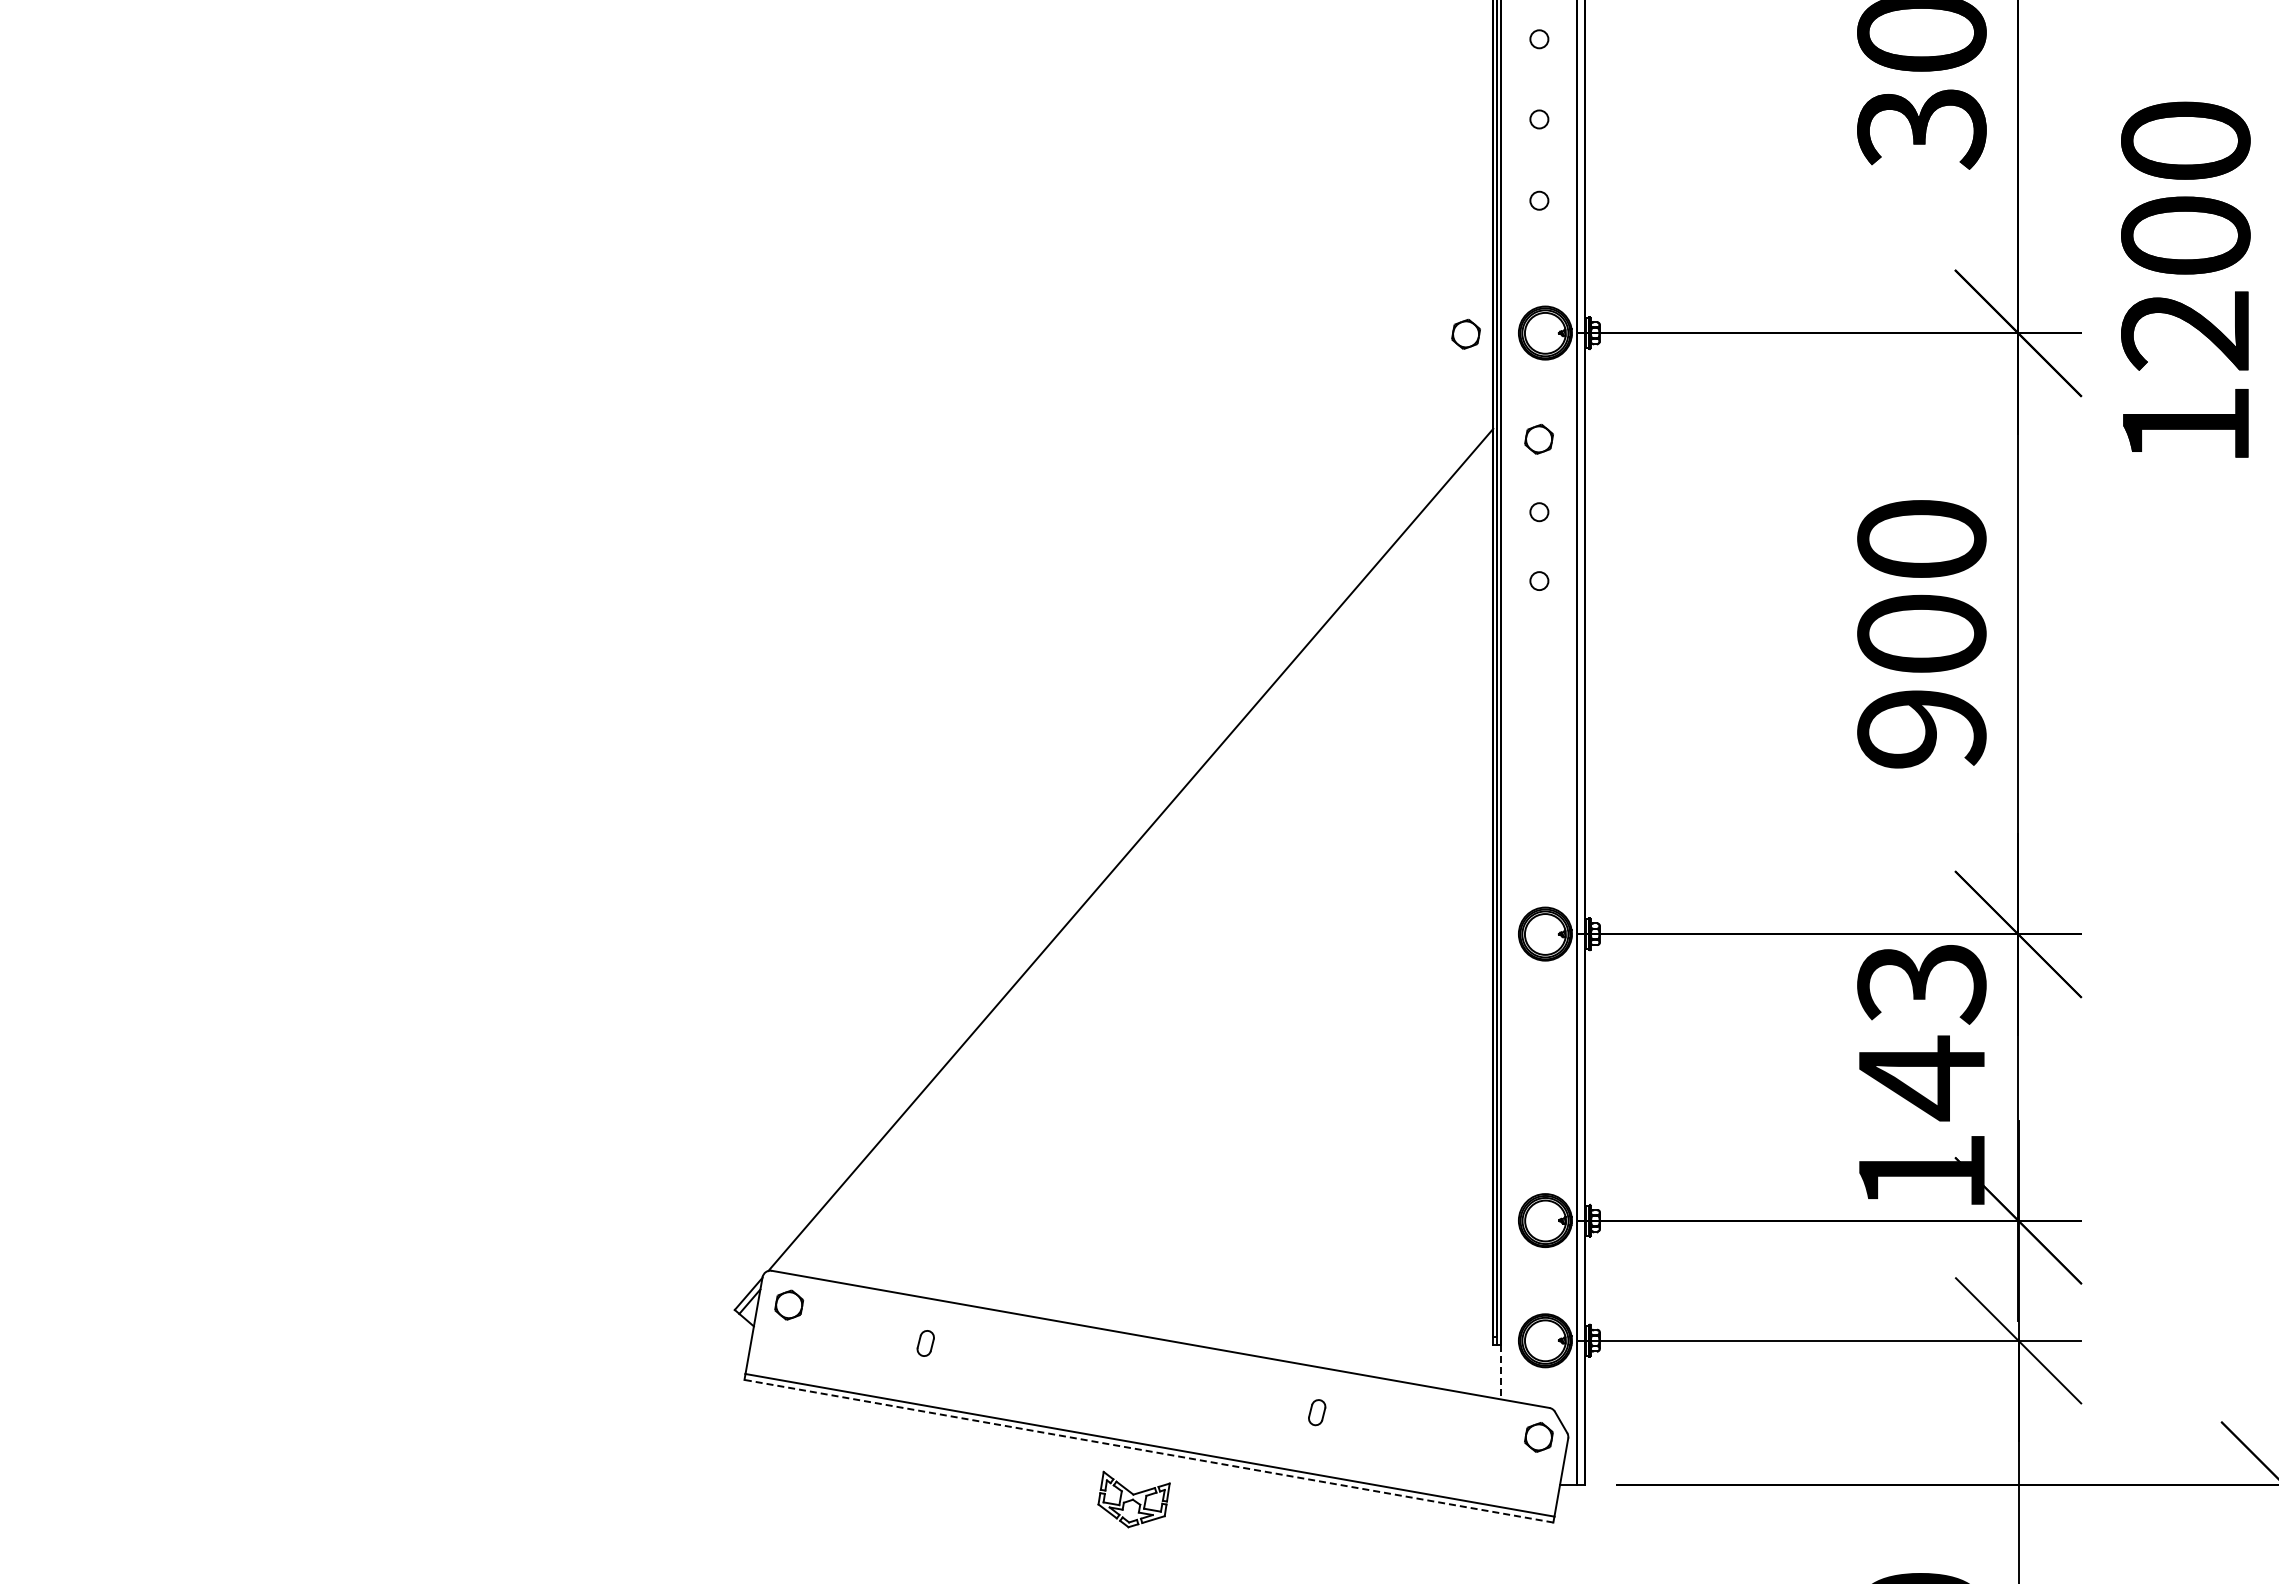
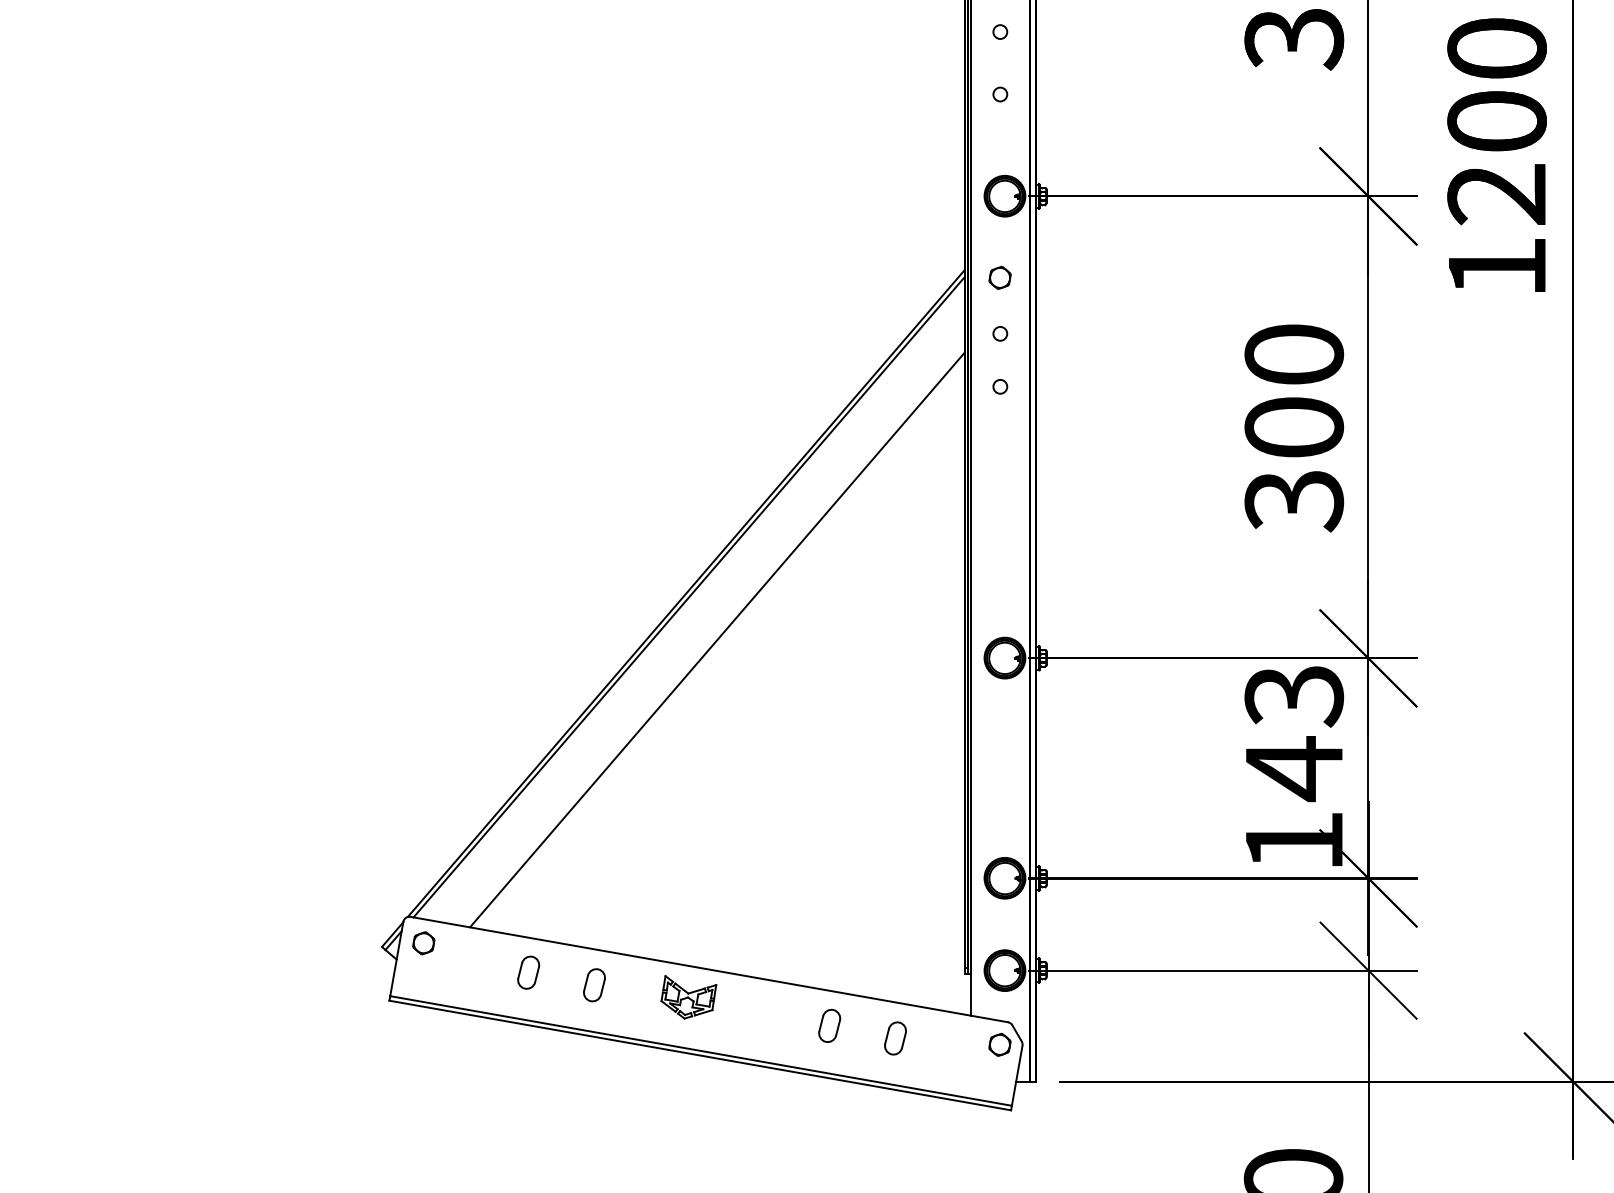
part: (1465, 333) -> (943, 196), removed
text: (1921, 730) -> (1293, 501), 900 -> 300
line: (1134, 854) -> (689, 596), added
line: (1171, 910) -> (717, 639), added
part: (925, 1343) -> (528, 972), size x1.67
part: (1010, 1359) -> (593, 985), added
line: (1501, 1372) -> (971, 995), dashed -> solid
part: (1316, 1412) -> (829, 1025), size x1.67
part: (1402, 1428) -> (895, 1038), added
line: (1148, 1451) -> (699, 1055), dashed -> solid
part: (1133, 1499) -> (688, 997), moved

